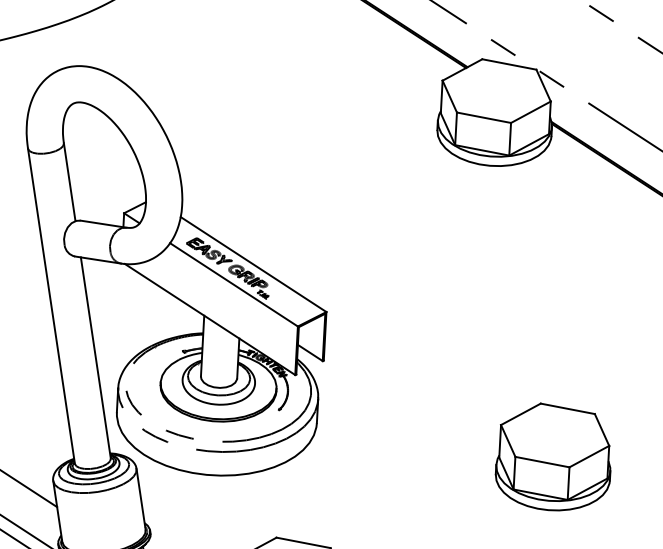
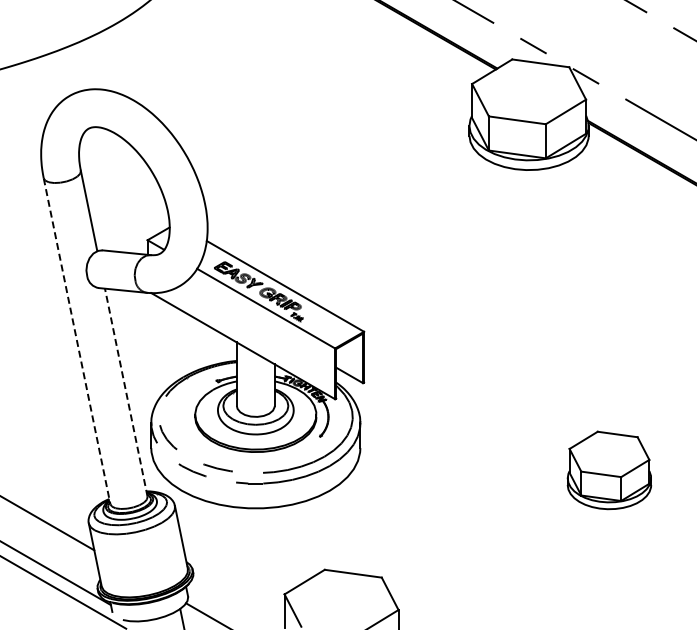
line: (51, 306) -> (77, 341), solid -> dashed
line: (96, 357) -> (126, 392), solid -> dashed
part: (553, 457) -> (609, 470), size x0.7

